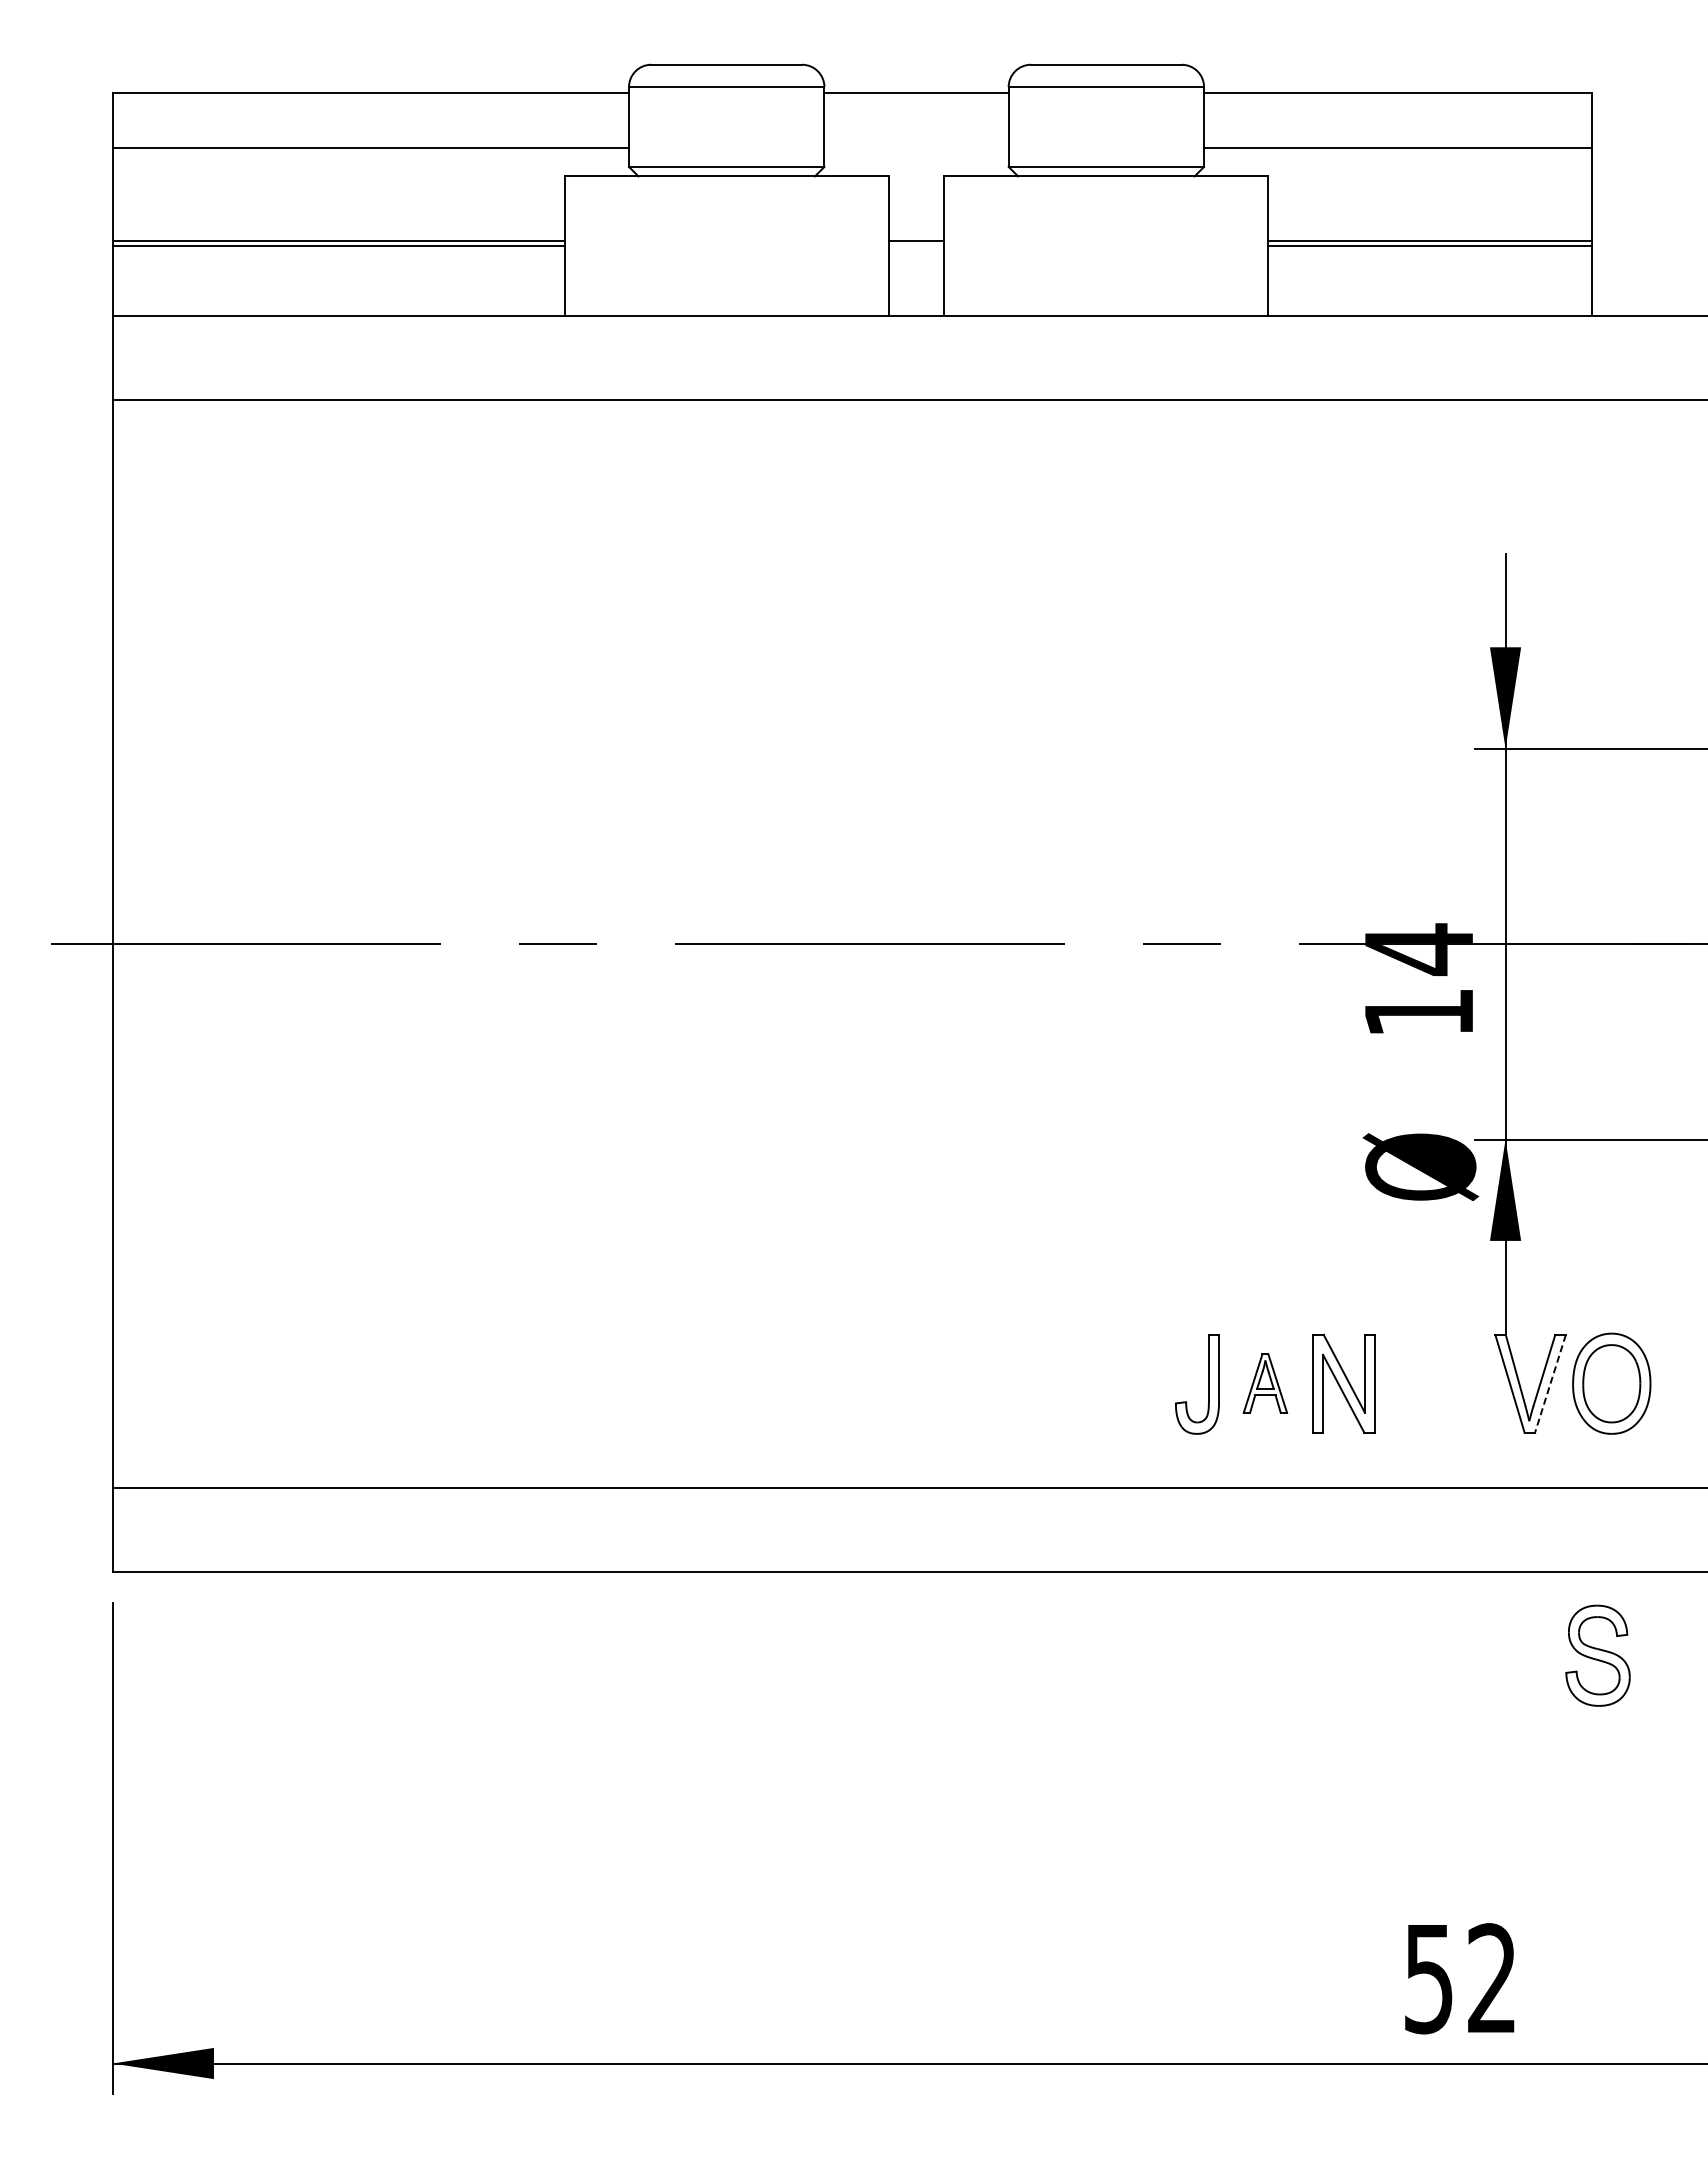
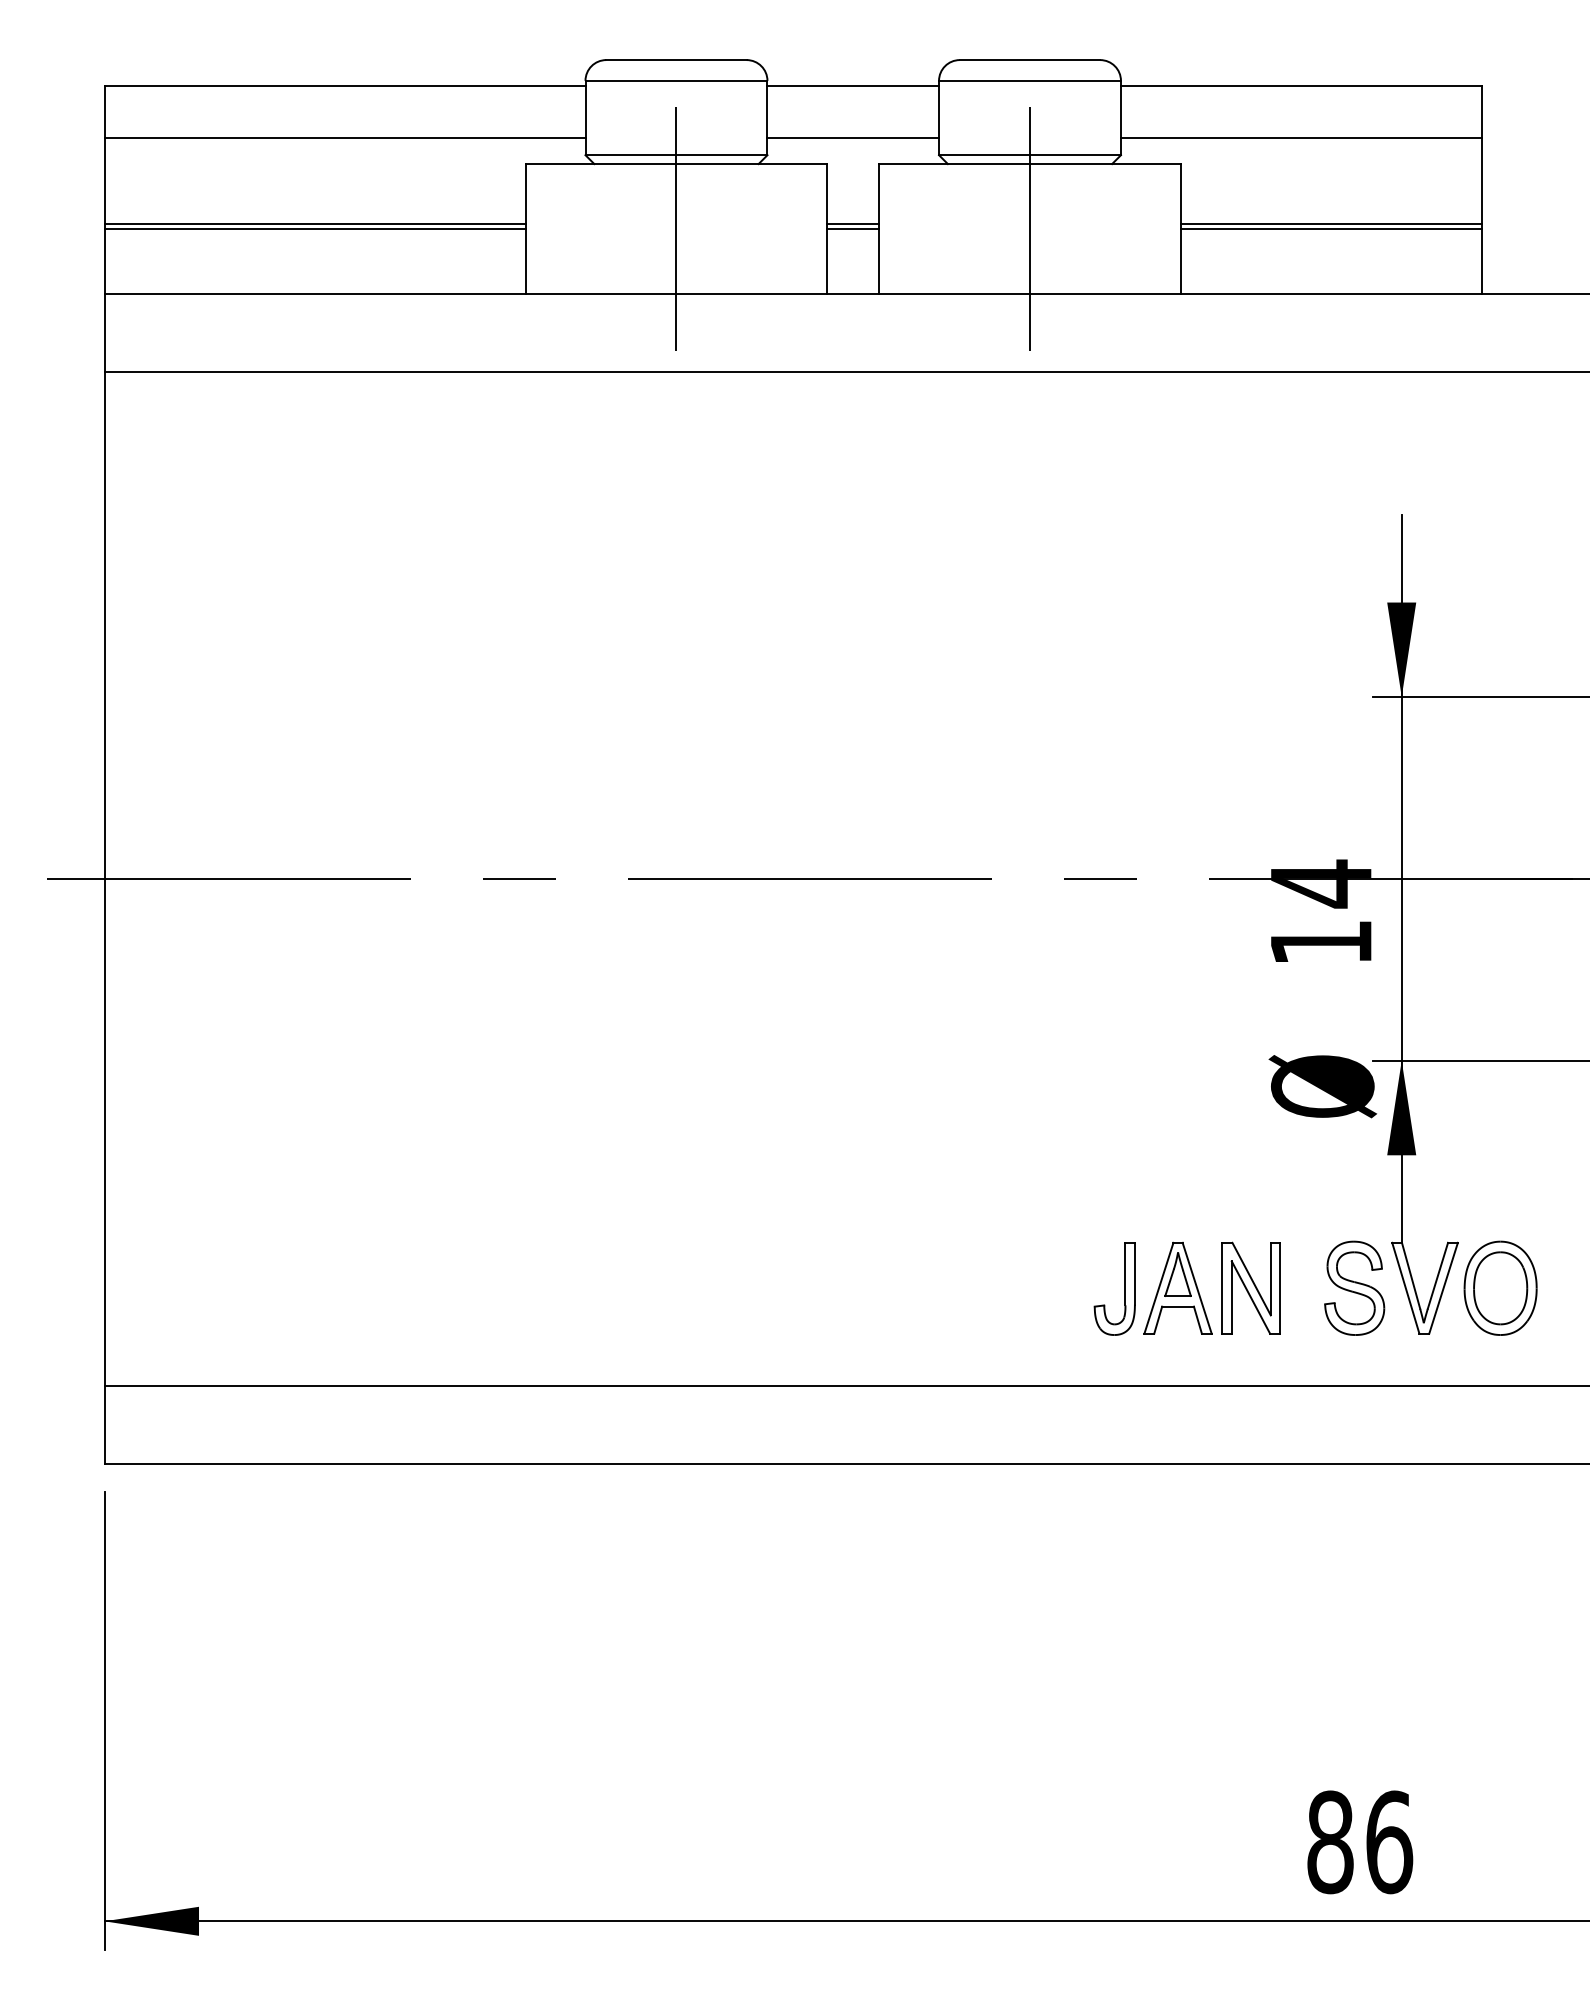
line: (916, 148) -> (853, 138), added
line: (726, 246) -> (676, 229), added
line: (916, 246) -> (853, 229), added
line: (1106, 246) -> (1030, 229), added
part: (1265, 1383) -> (1178, 1288), size x1.67
line: (1550, 1384) -> (1443, 1289), dashed -> solid
part: (1597, 1655) -> (1354, 1288), moved
text: (1460, 1978) -> (1359, 1842), 52 -> 86

